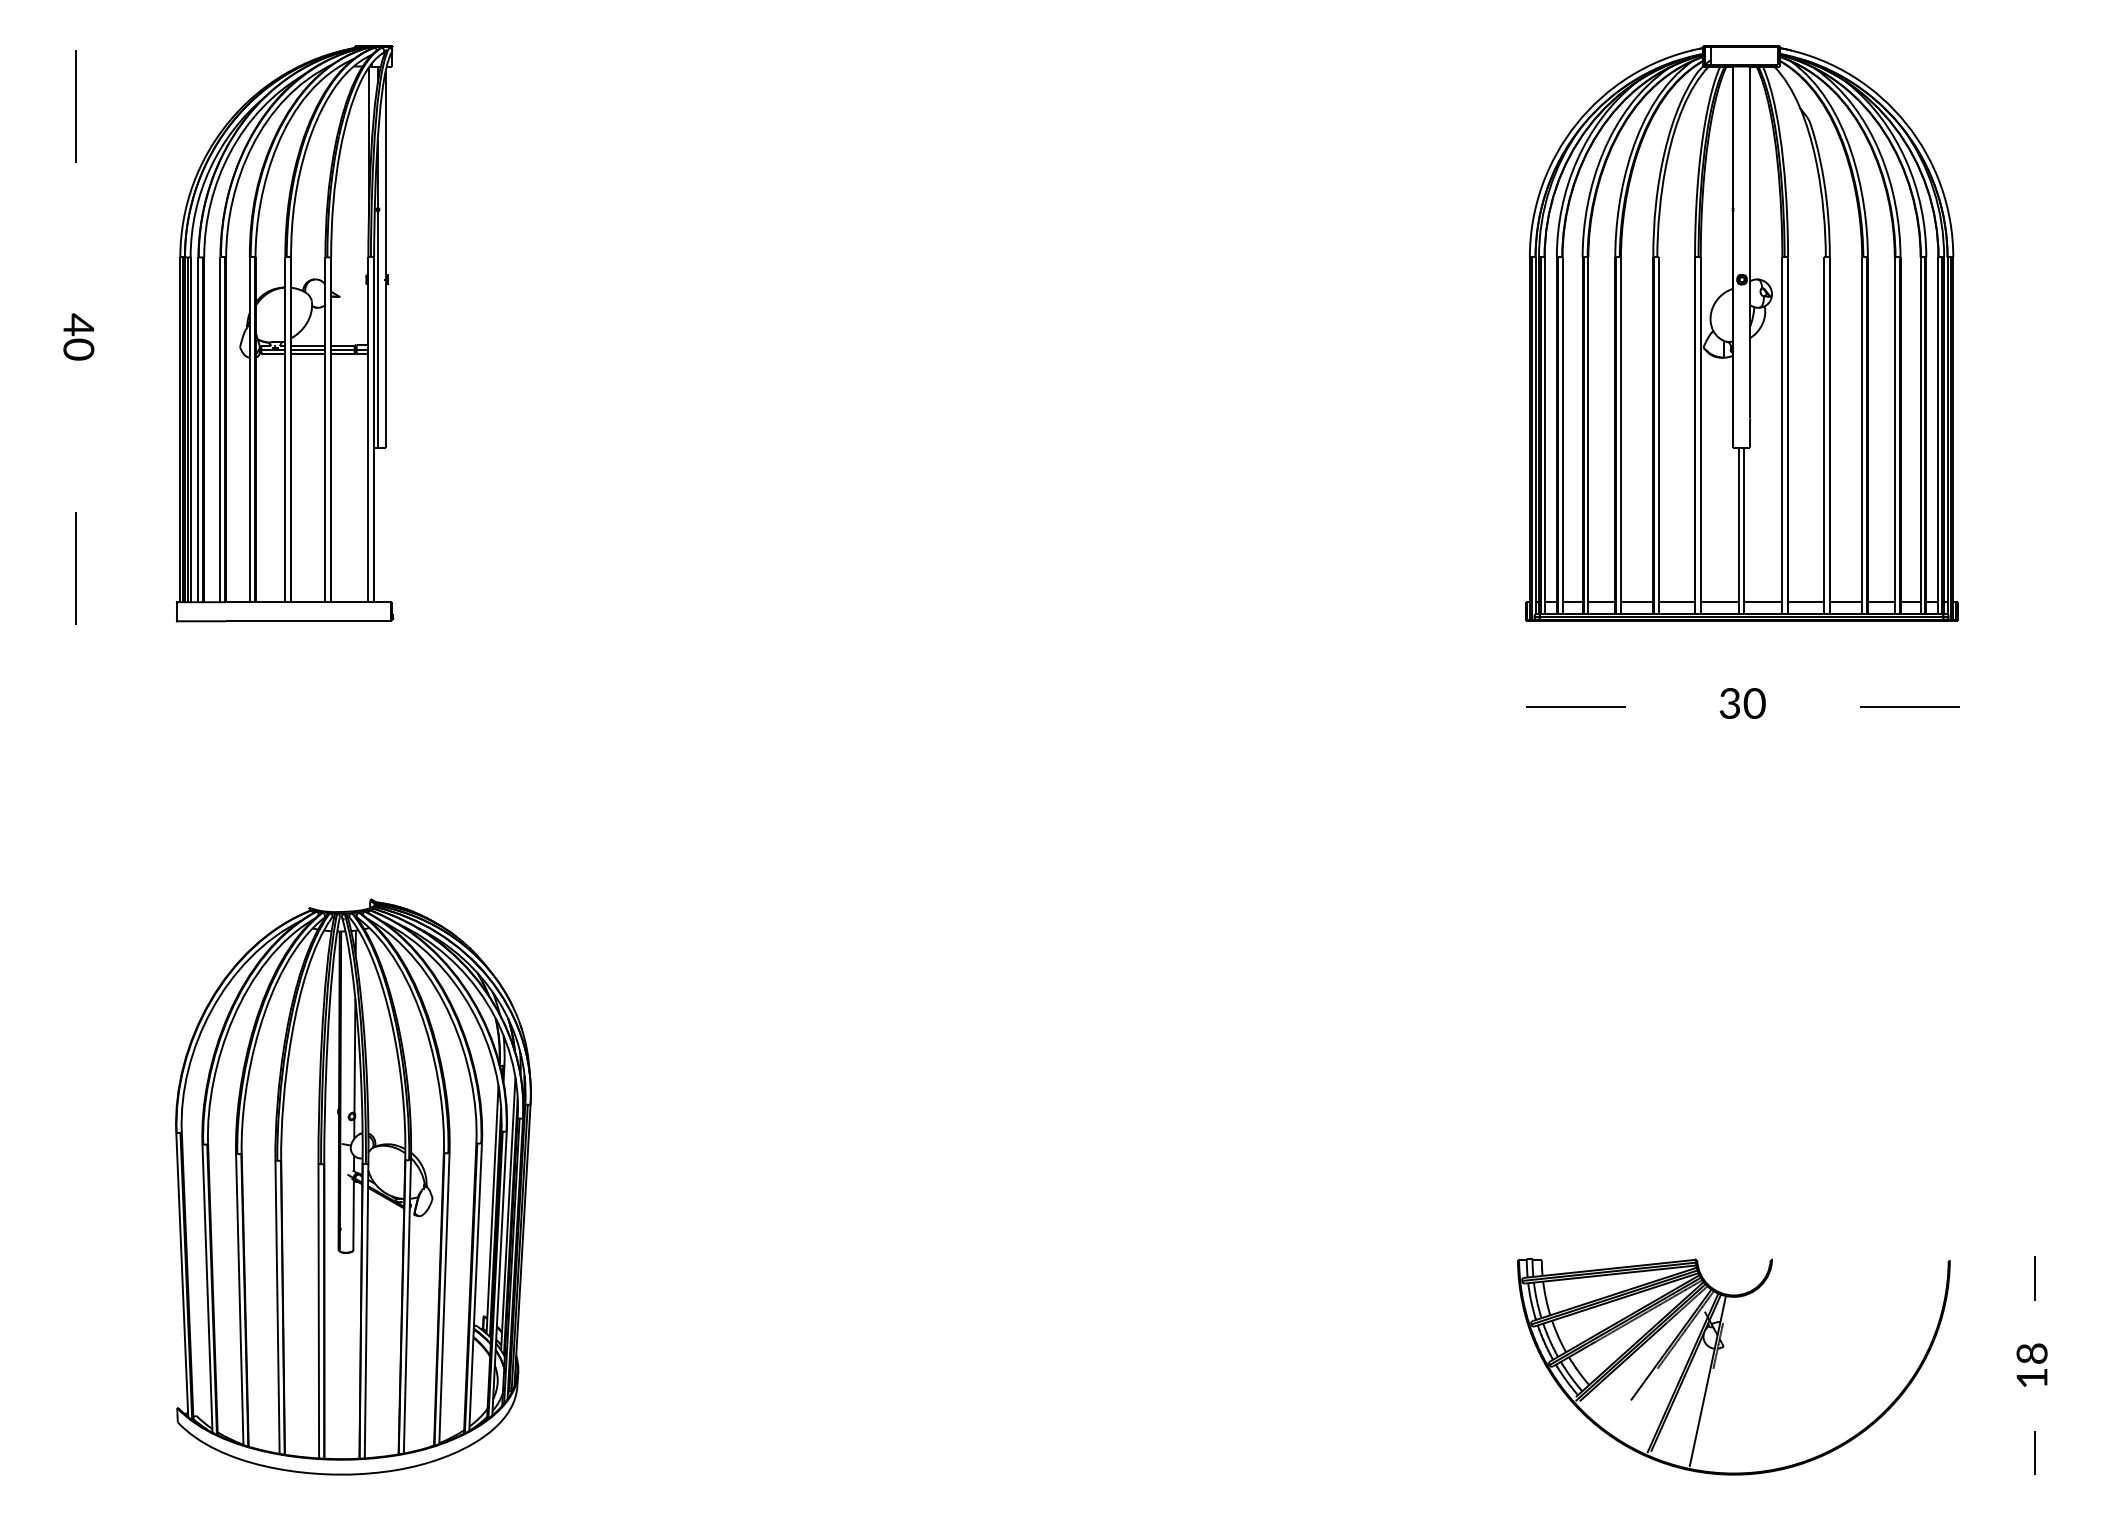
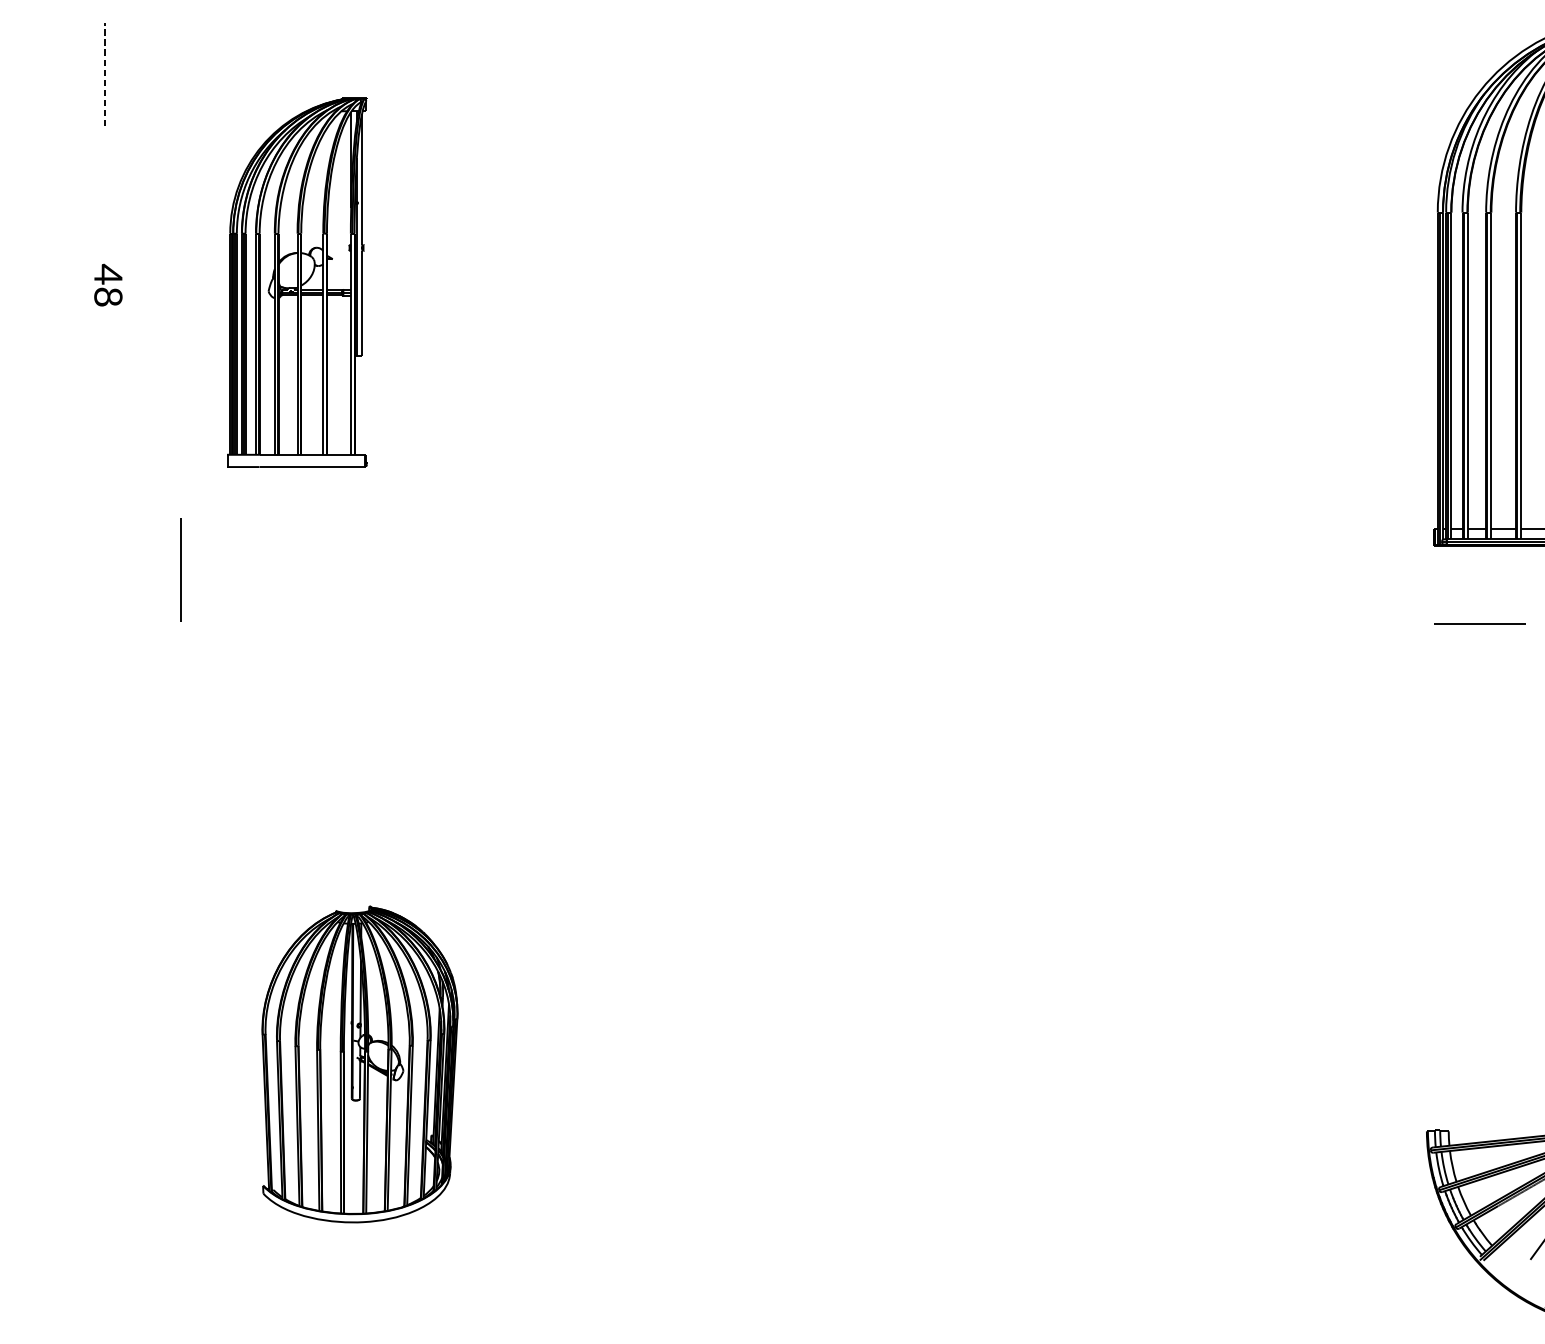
line: (75, 106) -> (105, 74), solid -> dashed
part: (285, 333) -> (297, 282), size x0.7
text: (78, 349) -> (108, 296), 40 -> 48
line: (75, 568) -> (181, 570), moved
part: (353, 1186) -> (360, 1063), size x0.6

